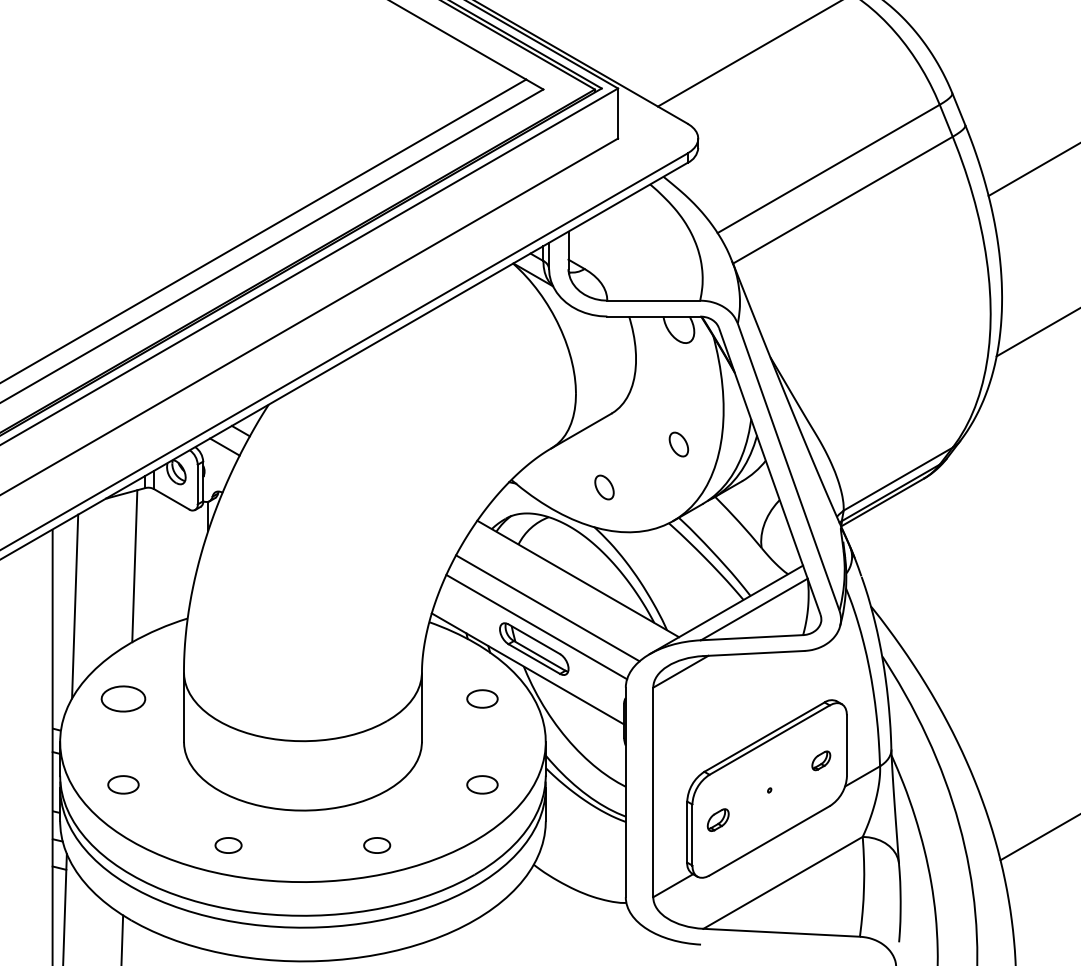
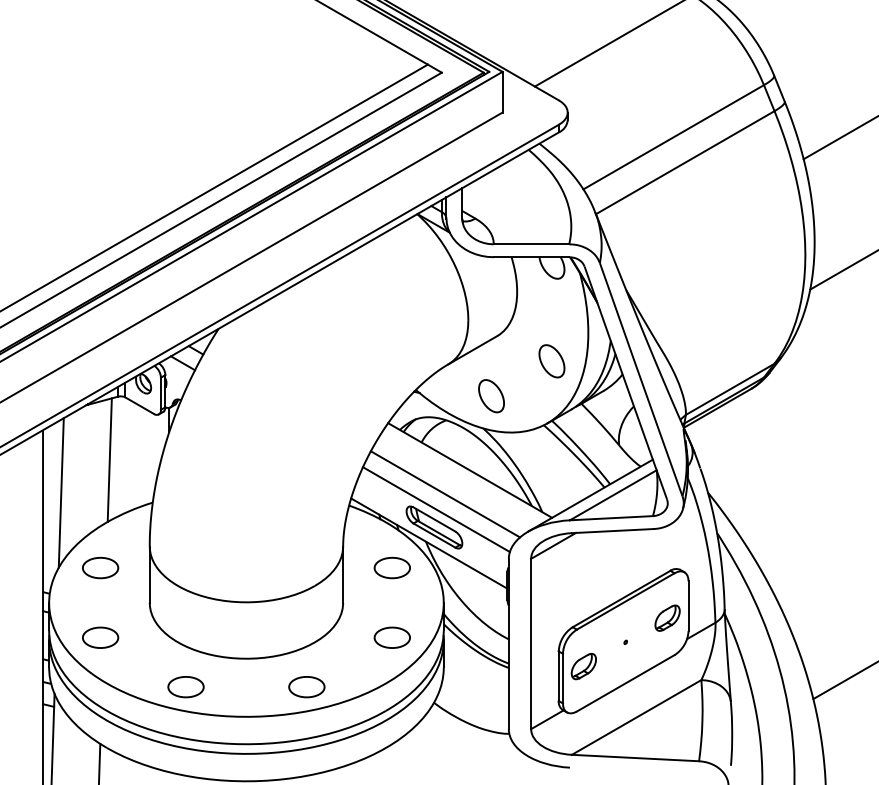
part: (678, 444) -> (551, 361), size x1.67
part: (604, 487) -> (491, 396), size x1.67
part: (482, 698) -> (392, 567), size x1.43
part: (821, 760) -> (667, 618), size x1.67
part: (123, 784) -> (100, 637), size x1.43
part: (482, 784) -> (392, 637), size x1.43
part: (718, 819) -> (584, 665), size x1.43
part: (228, 845) -> (185, 687), size x1.67
part: (376, 845) -> (306, 687), size x1.67

